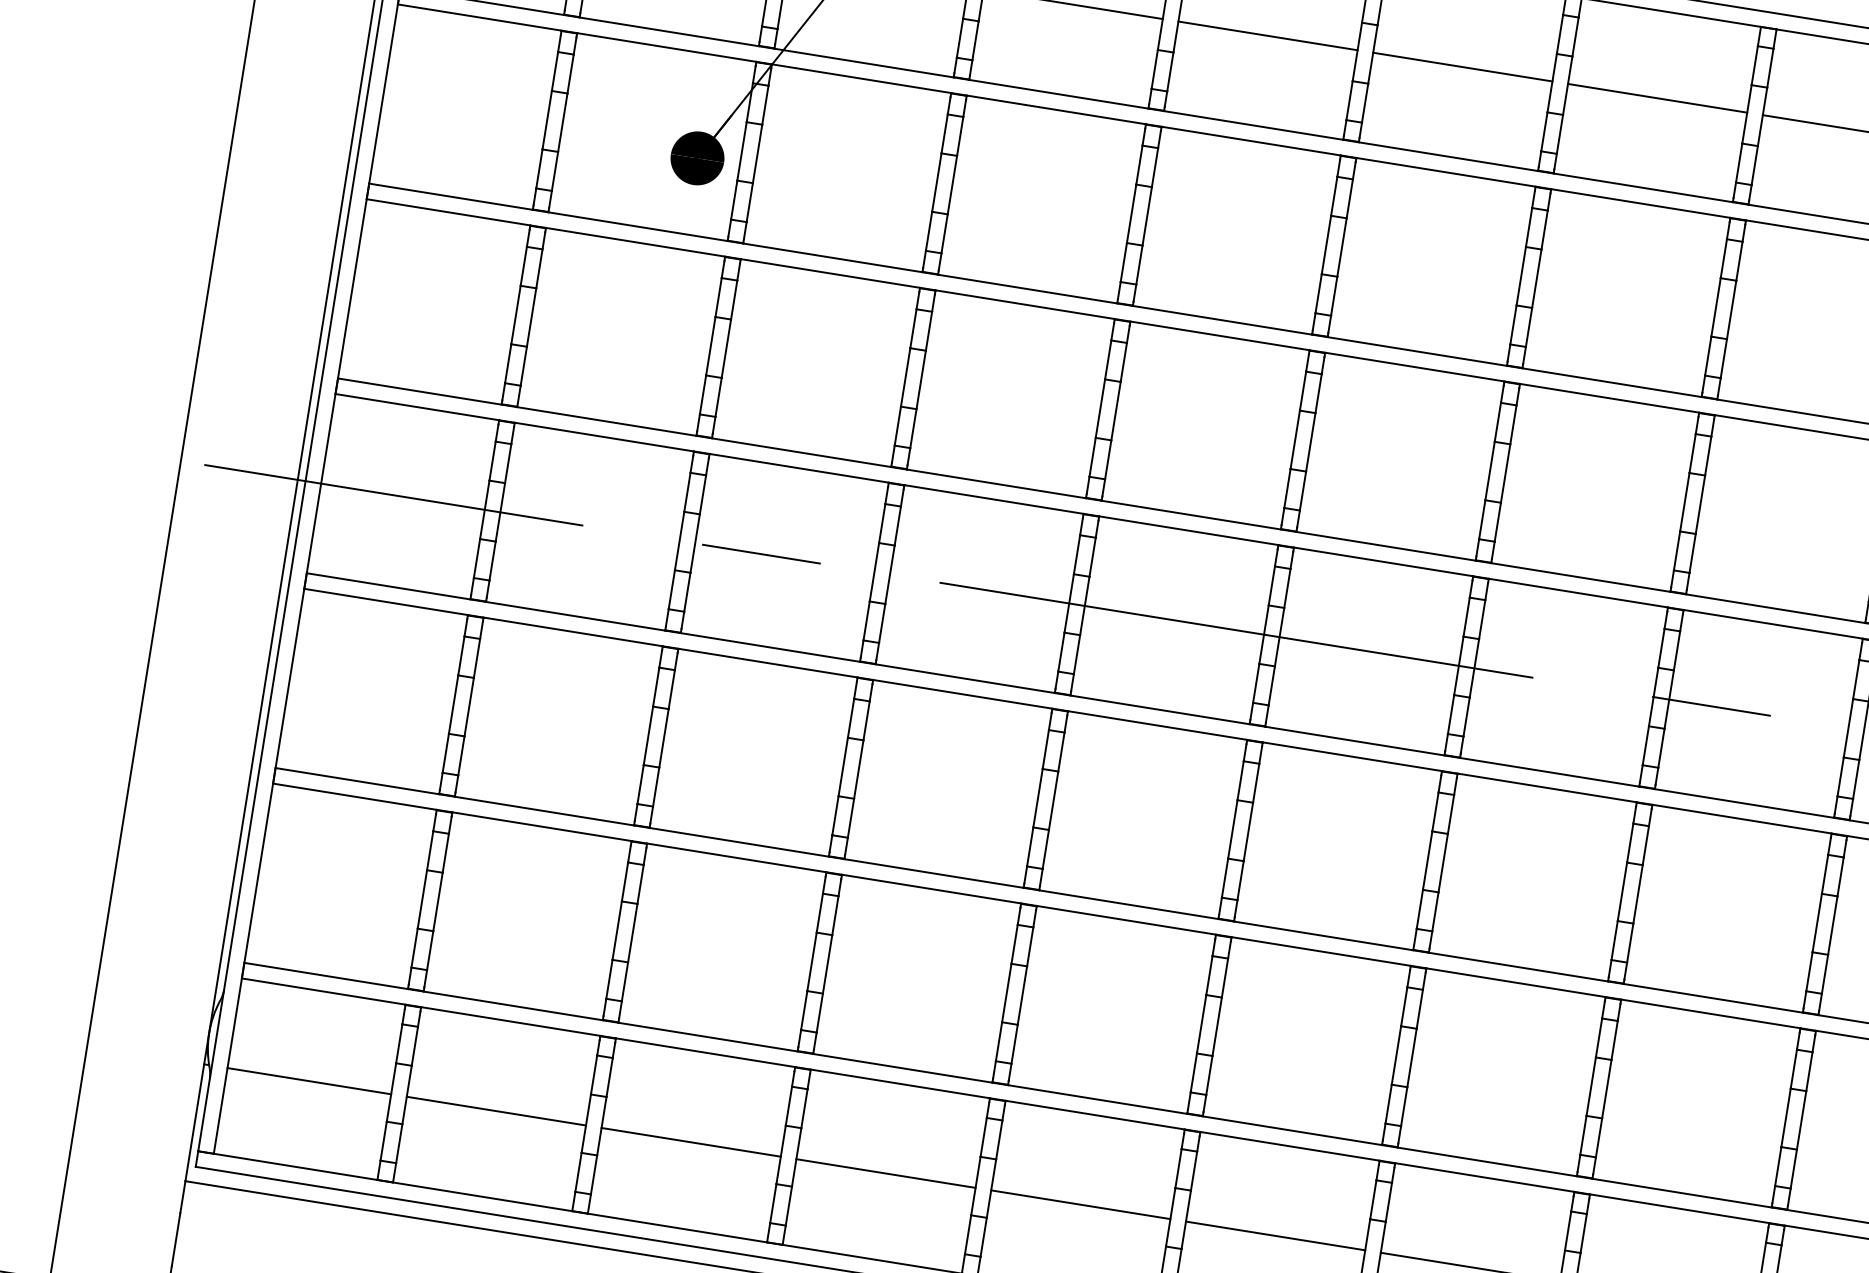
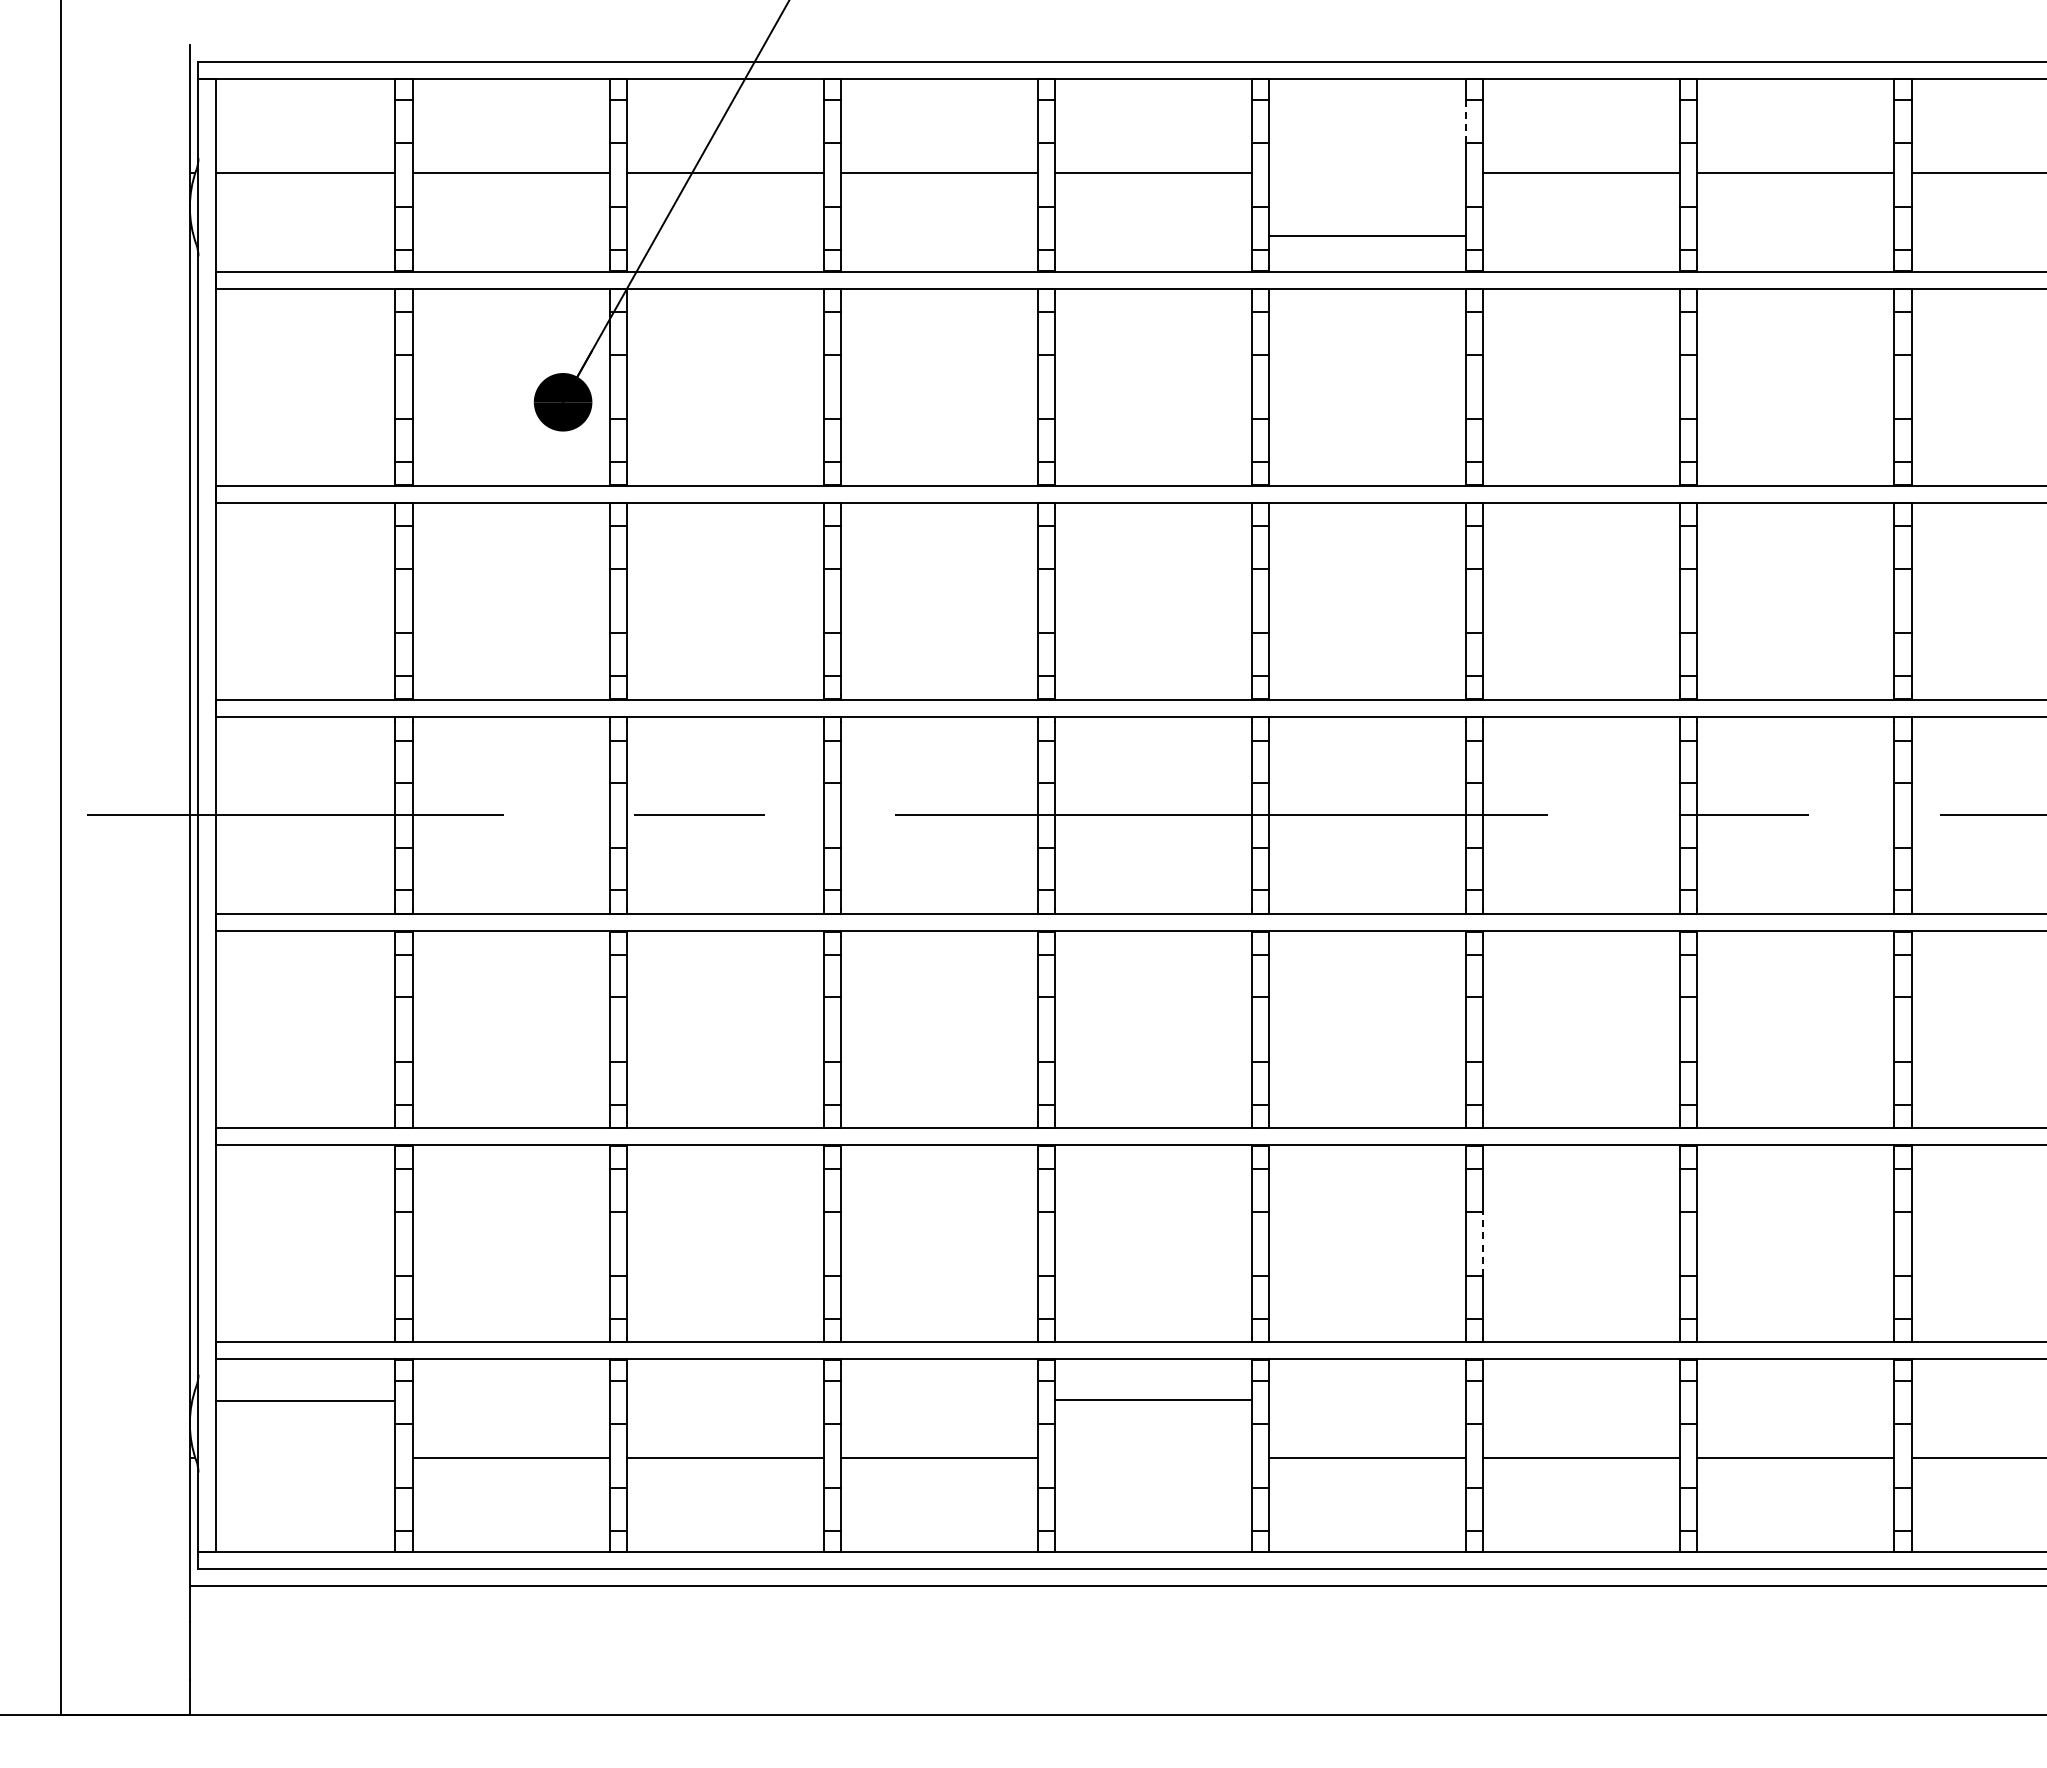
line: (1560, 34) -> (1466, 121), solid -> dashed
line: (1462, 67) -> (1367, 236), moved
line: (1412, 1057) -> (1483, 1243), solid -> dashed
line: (309, 1080) -> (305, 1400), moved
line: (1080, 1204) -> (1153, 1399), moved

